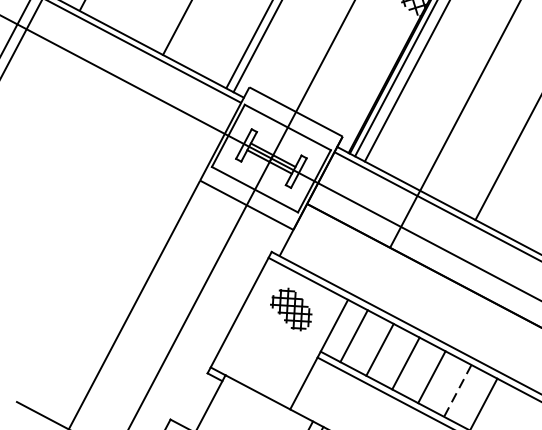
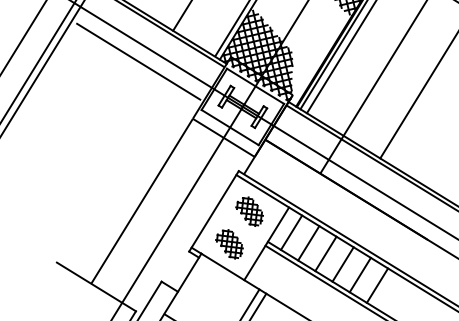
hatch: (287, 82) -> (257, 55), added
line: (115, 102) -> (138, 61), added
part: (265, 359) -> (229, 244), size x1.67
line: (458, 391) -> (360, 275), dashed -> solid

